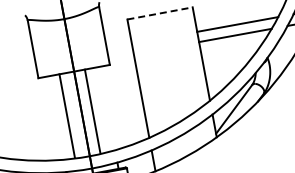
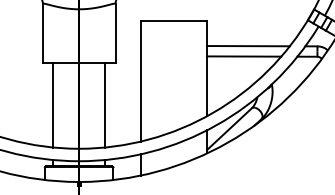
line: (160, 13) -> (174, 21), dashed -> solid
line: (92, 110) -> (105, 104), moved
line: (67, 115) -> (53, 104), moved

